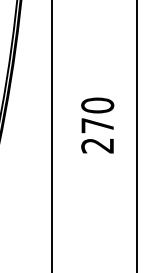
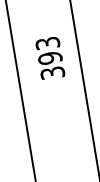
text: (97, 125) -> (50, 58), 270 -> 393

